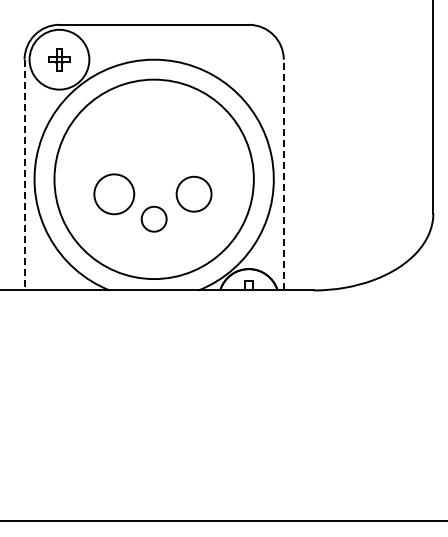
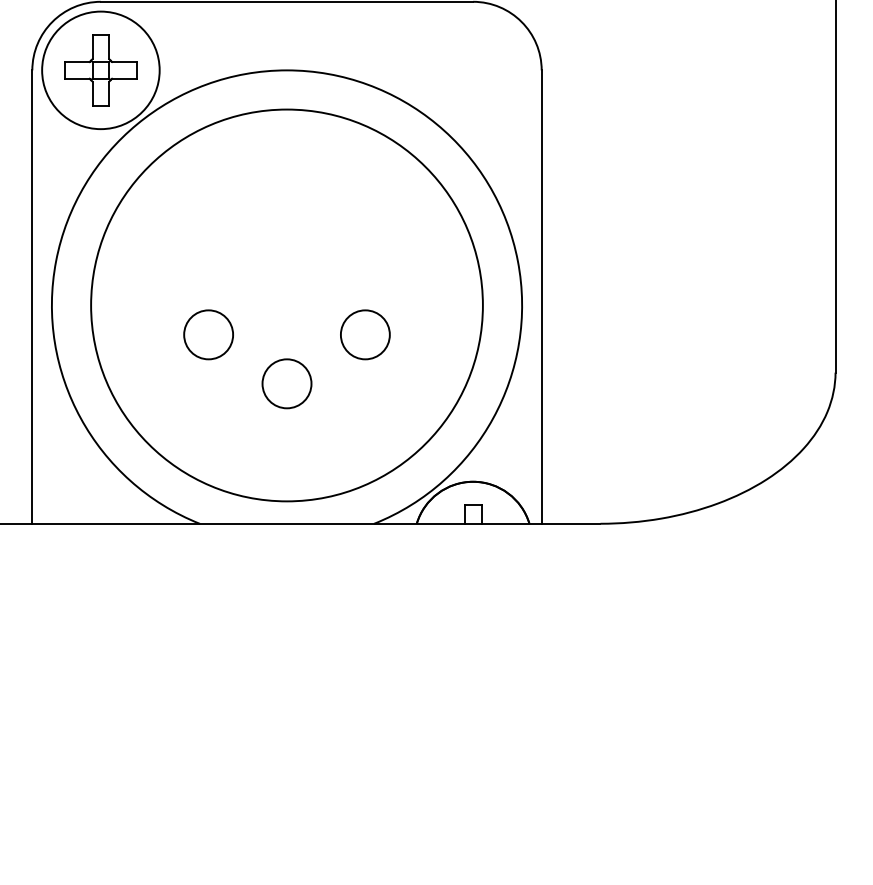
part: (59, 59) -> (100, 69), size x1.67
line: (283, 174) -> (541, 295), dashed -> solid
line: (24, 175) -> (32, 297), dashed -> solid
circle: (113, 193) -> (207, 333), size x0.62
circle: (193, 194) -> (364, 335), size x0.71

